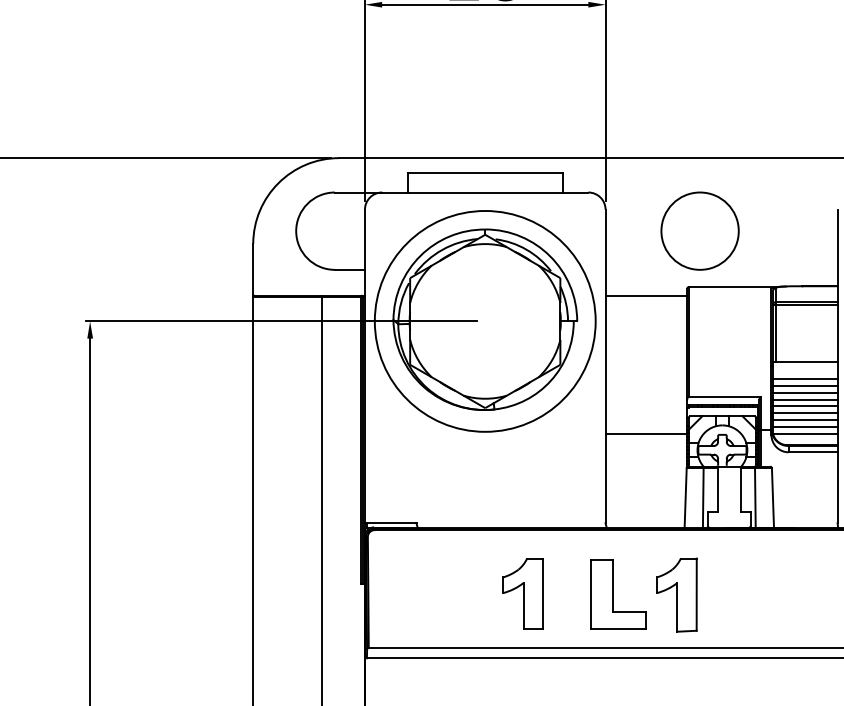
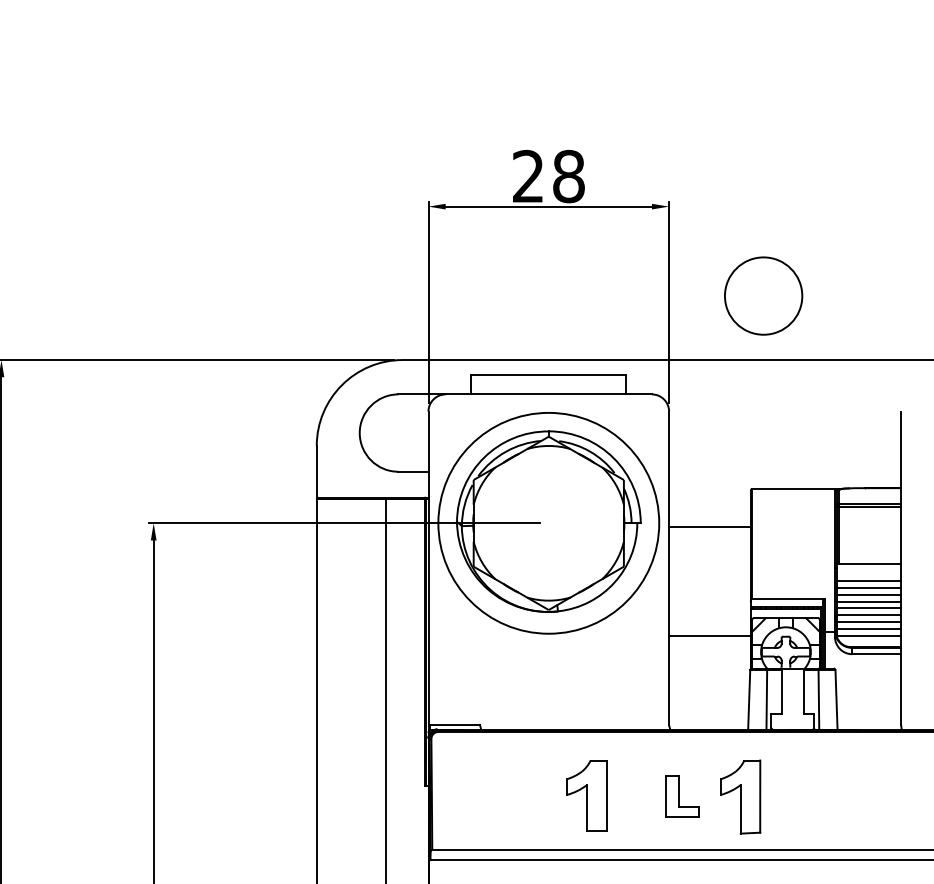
circle: (699, 230) -> (763, 295), moved
line: (645, 295) -> (709, 526), moved
part: (618, 594) -> (682, 796), size x0.6

